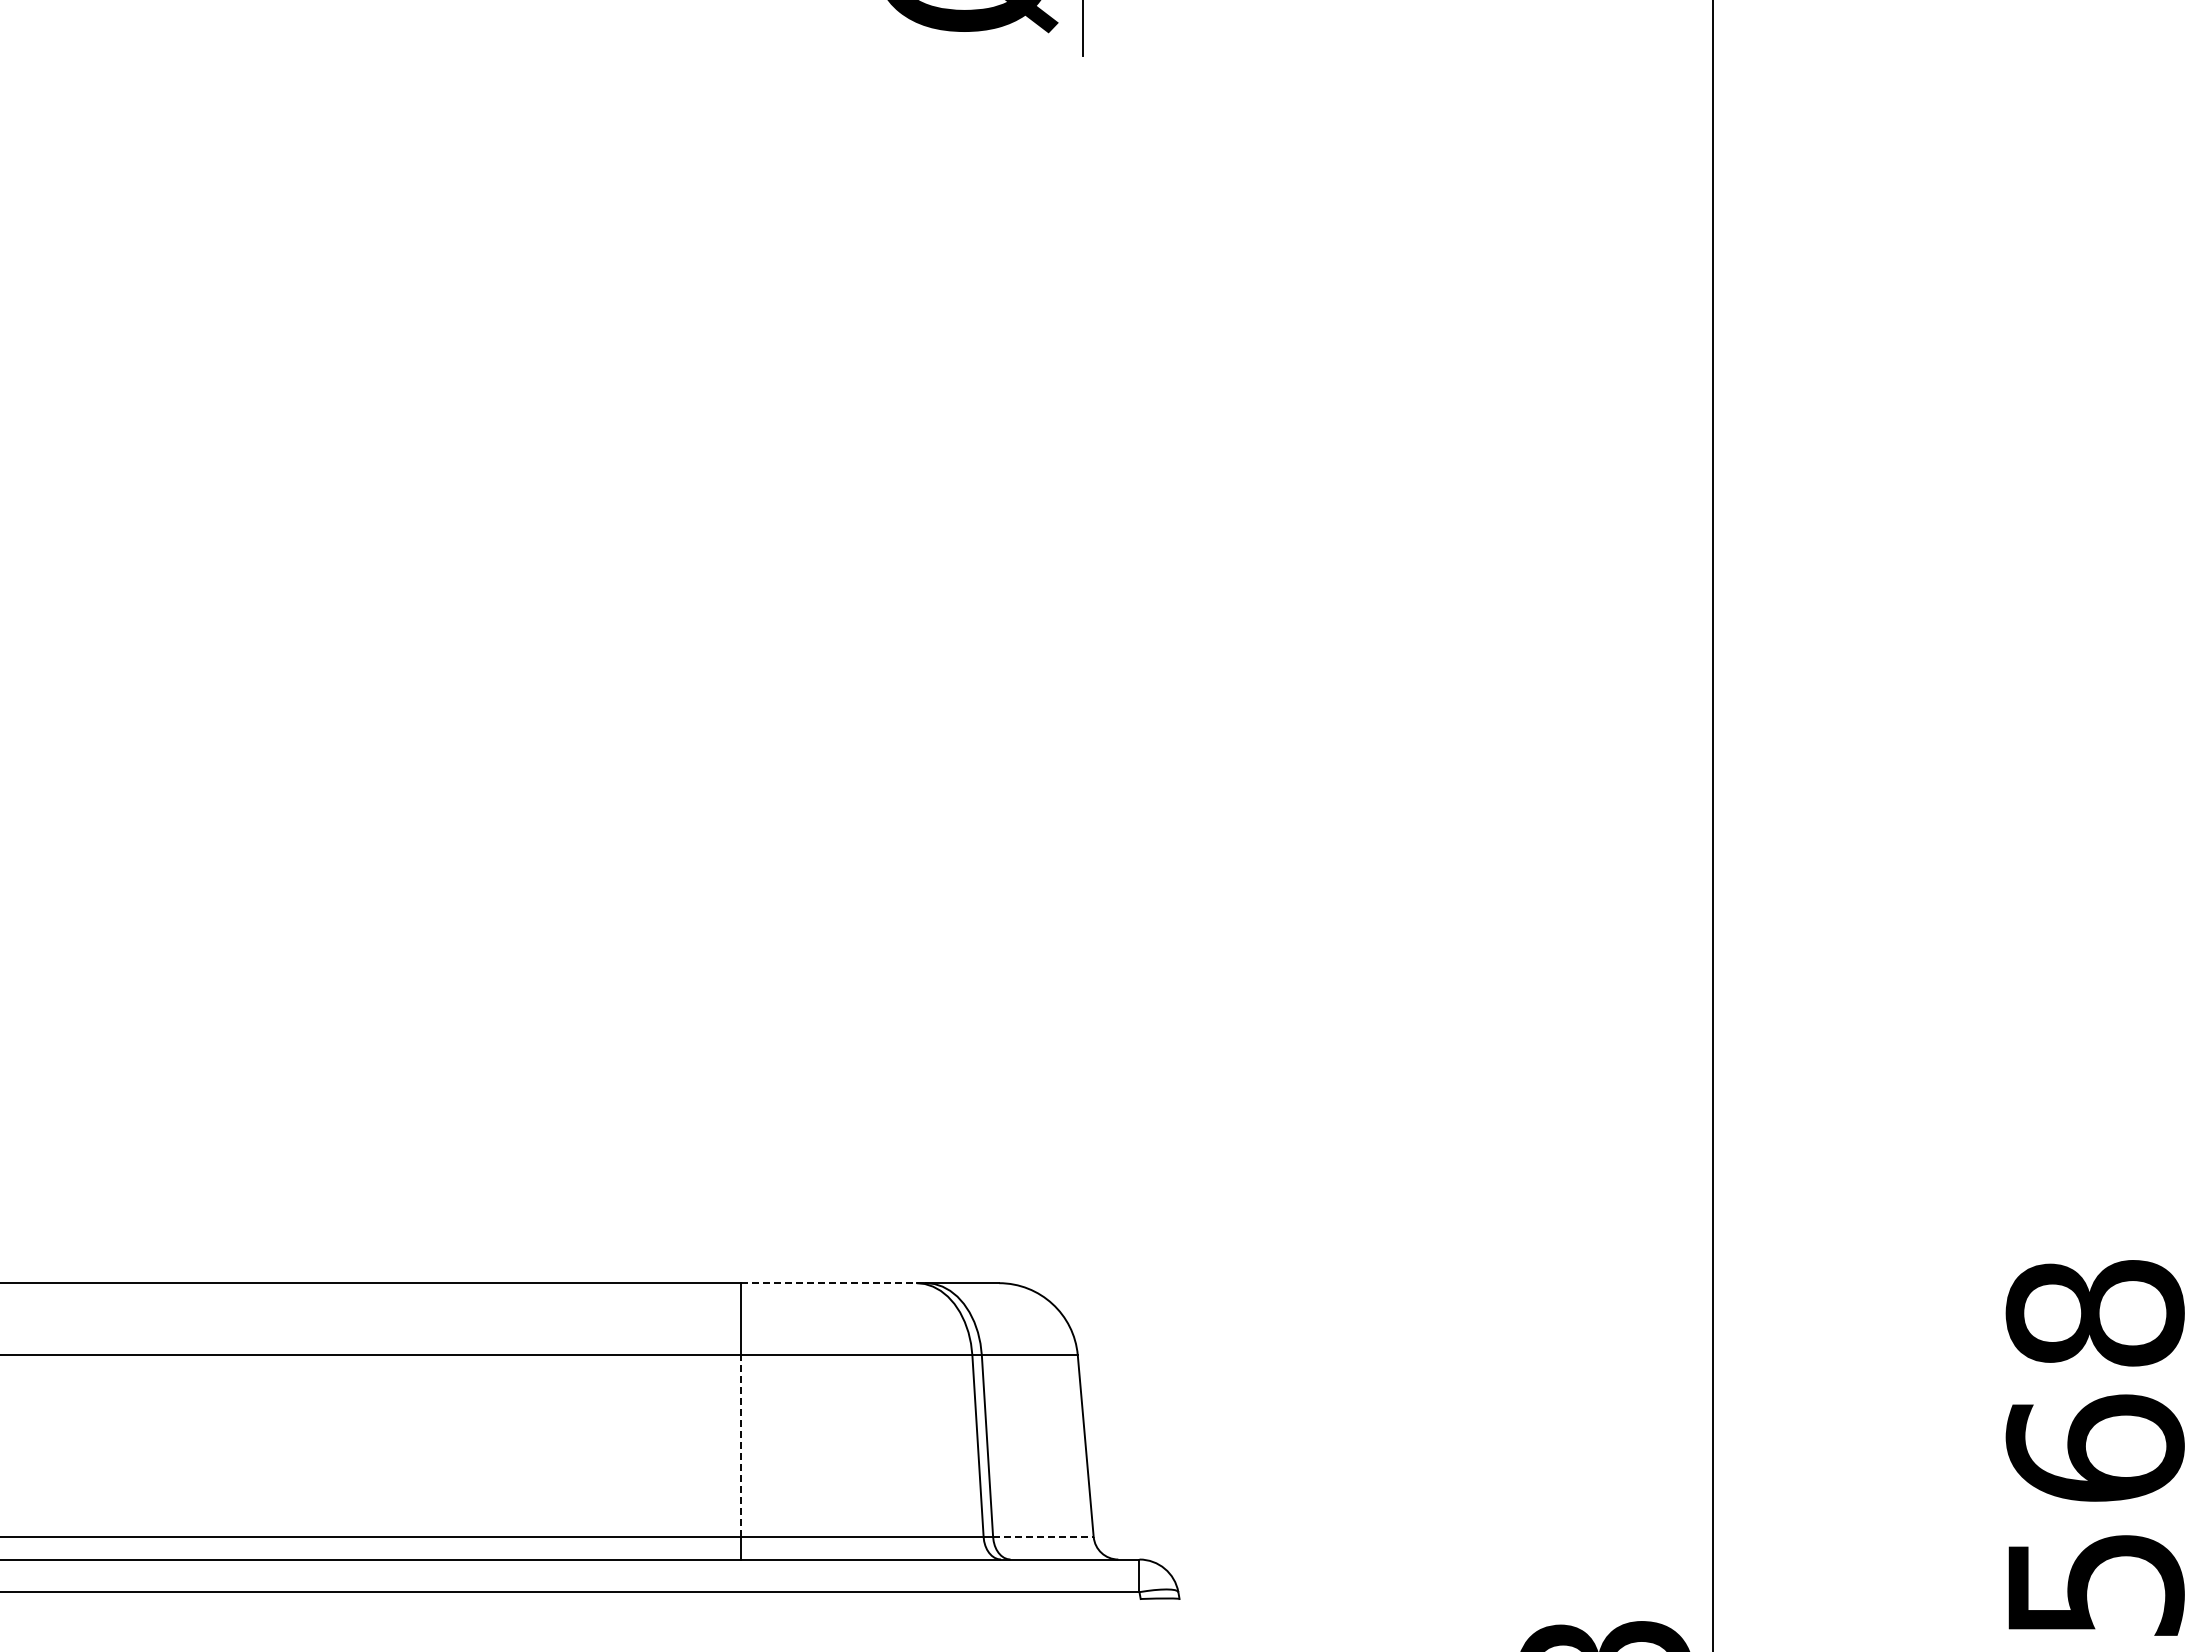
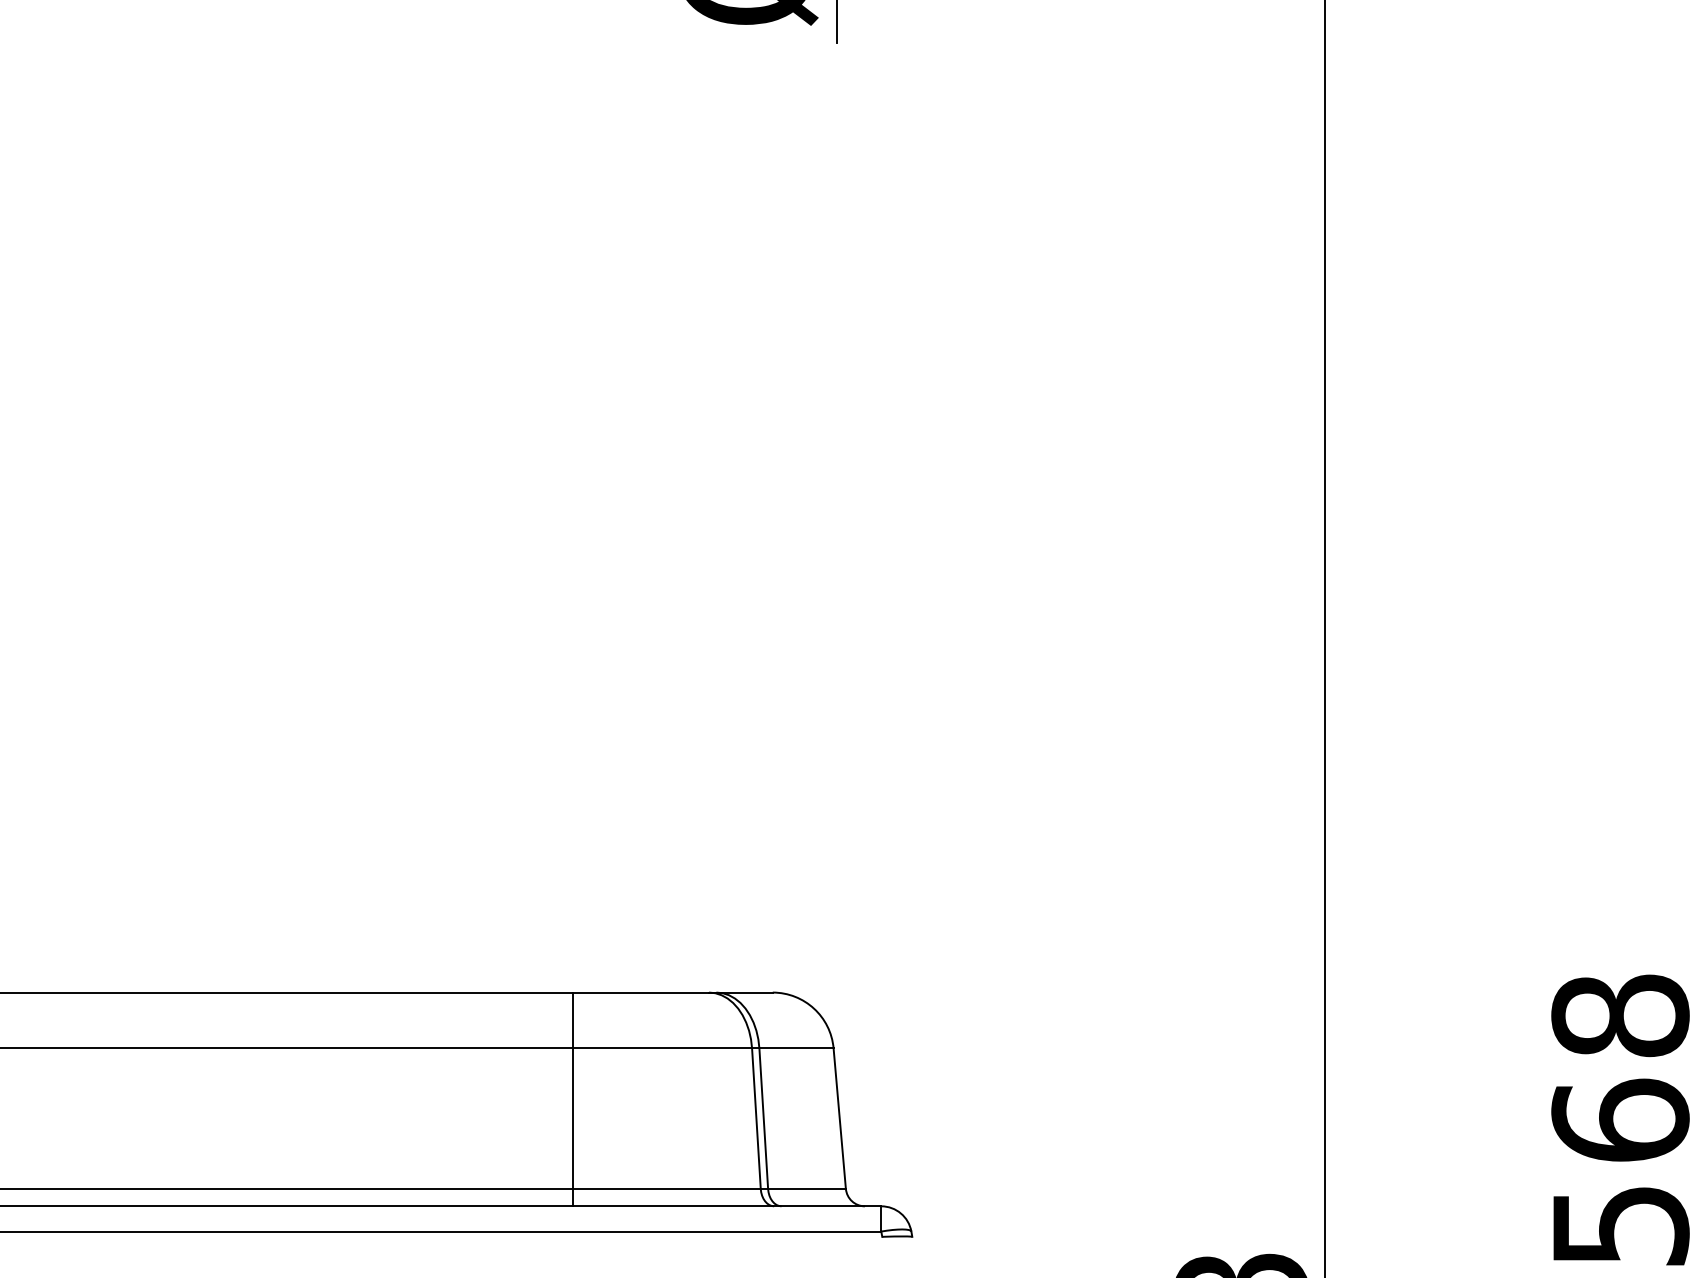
line: (829, 1283) -> (641, 992), dashed -> solid
line: (740, 1446) -> (572, 1118), dashed -> solid
line: (1043, 1536) -> (807, 1188), dashed -> solid

